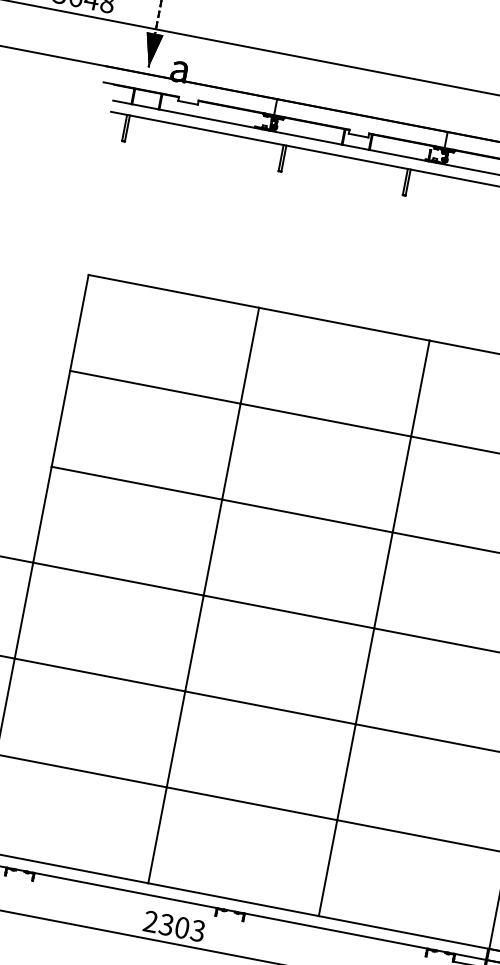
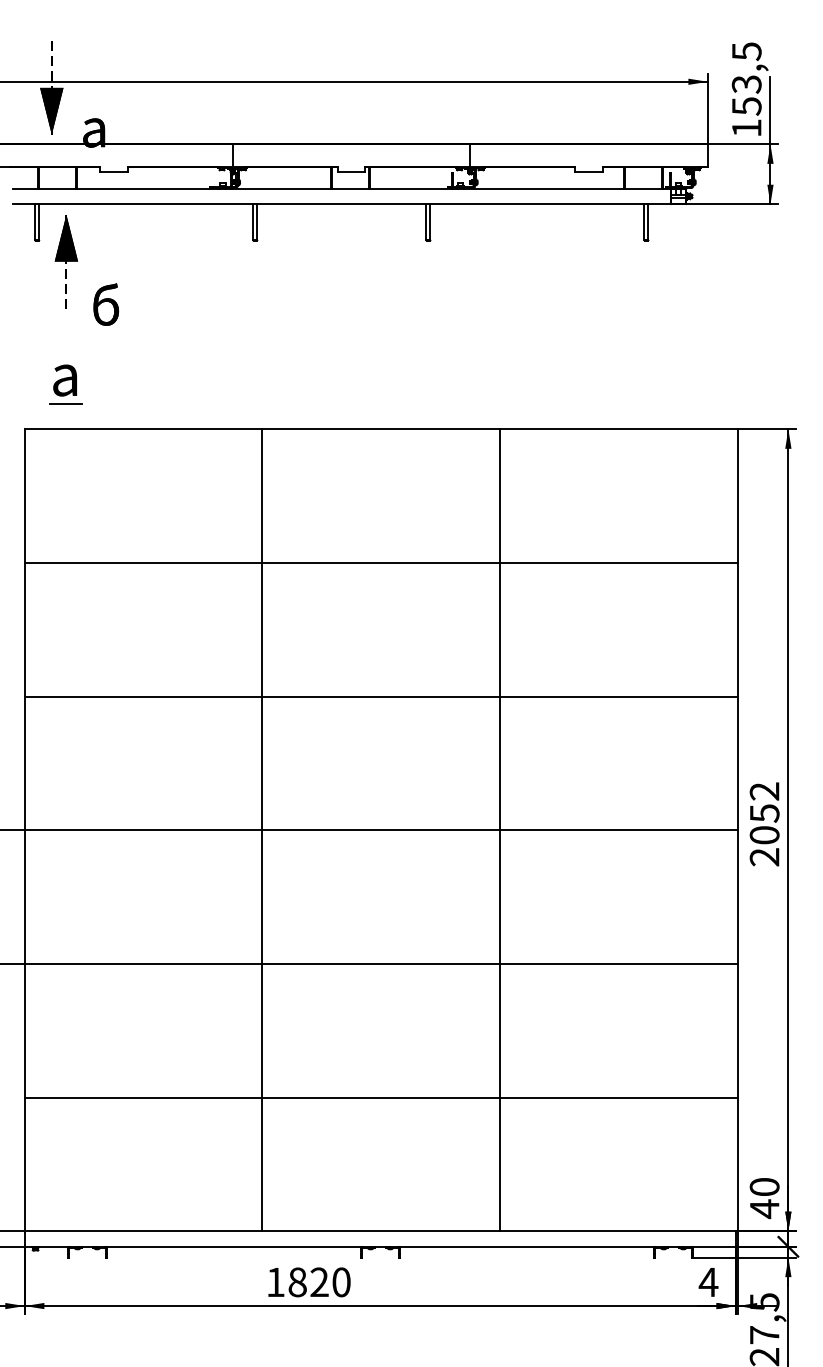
part: (149, 161) -> (77, 261), added
part: (123, 248) -> (65, 384), added
text: (174, 926) -> (308, 1282), 2303 -> 1820

